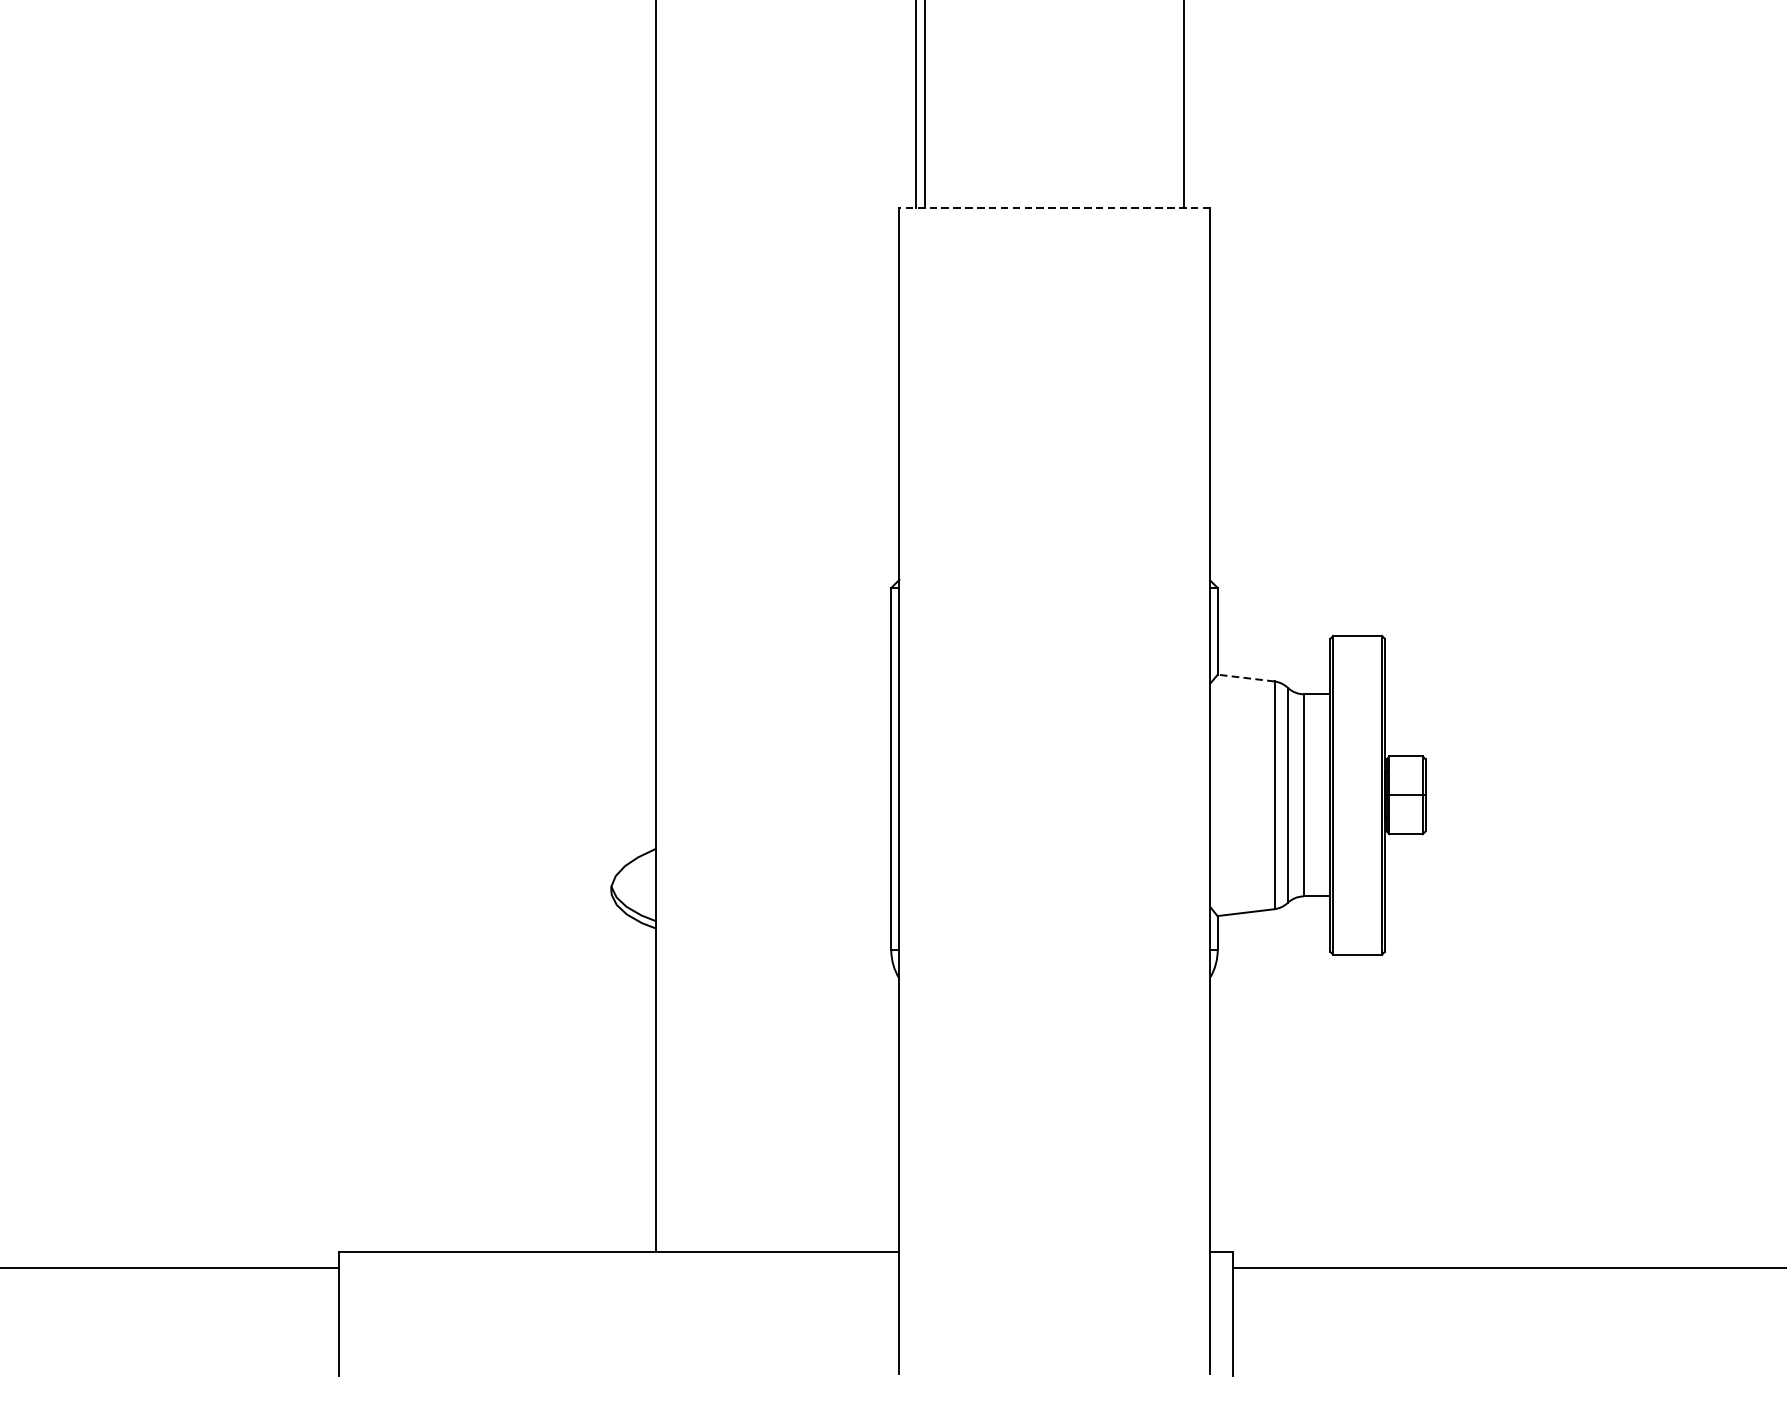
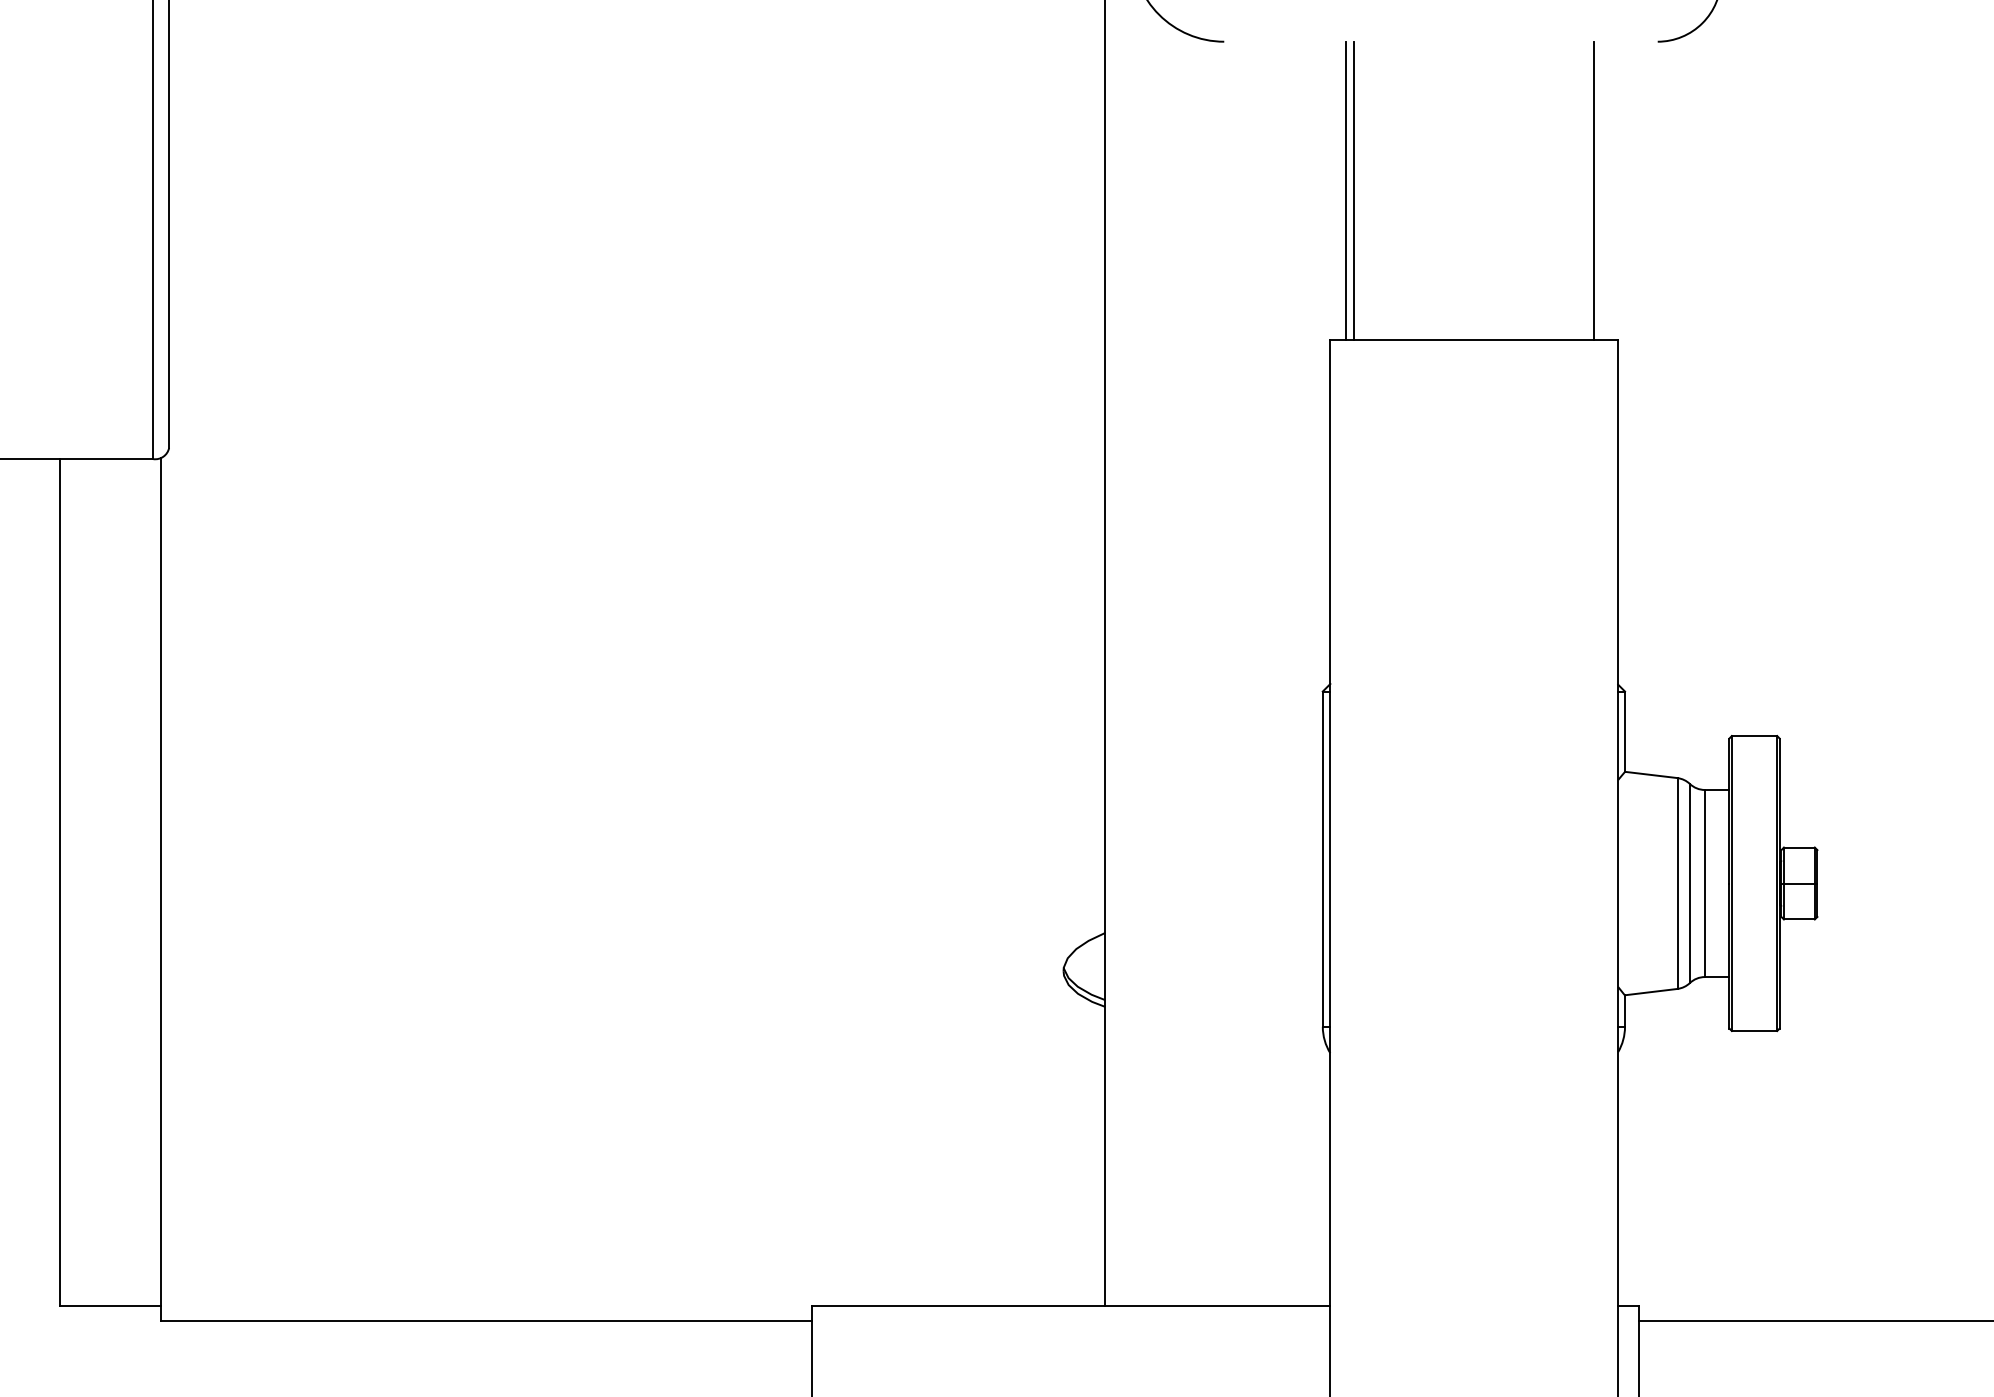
line: (1055, 207) -> (1474, 339), dashed -> solid
line: (1246, 677) -> (1651, 774), dashed -> solid

